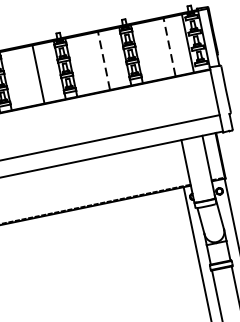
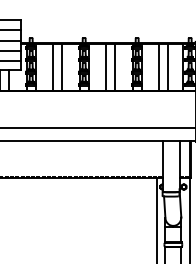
line: (169, 46) -> (168, 66), dashed -> solid
line: (158, 48) -> (159, 66), added
line: (104, 59) -> (115, 66), dashed -> solid
line: (92, 62) -> (106, 66), added
line: (27, 75) -> (53, 66), added

